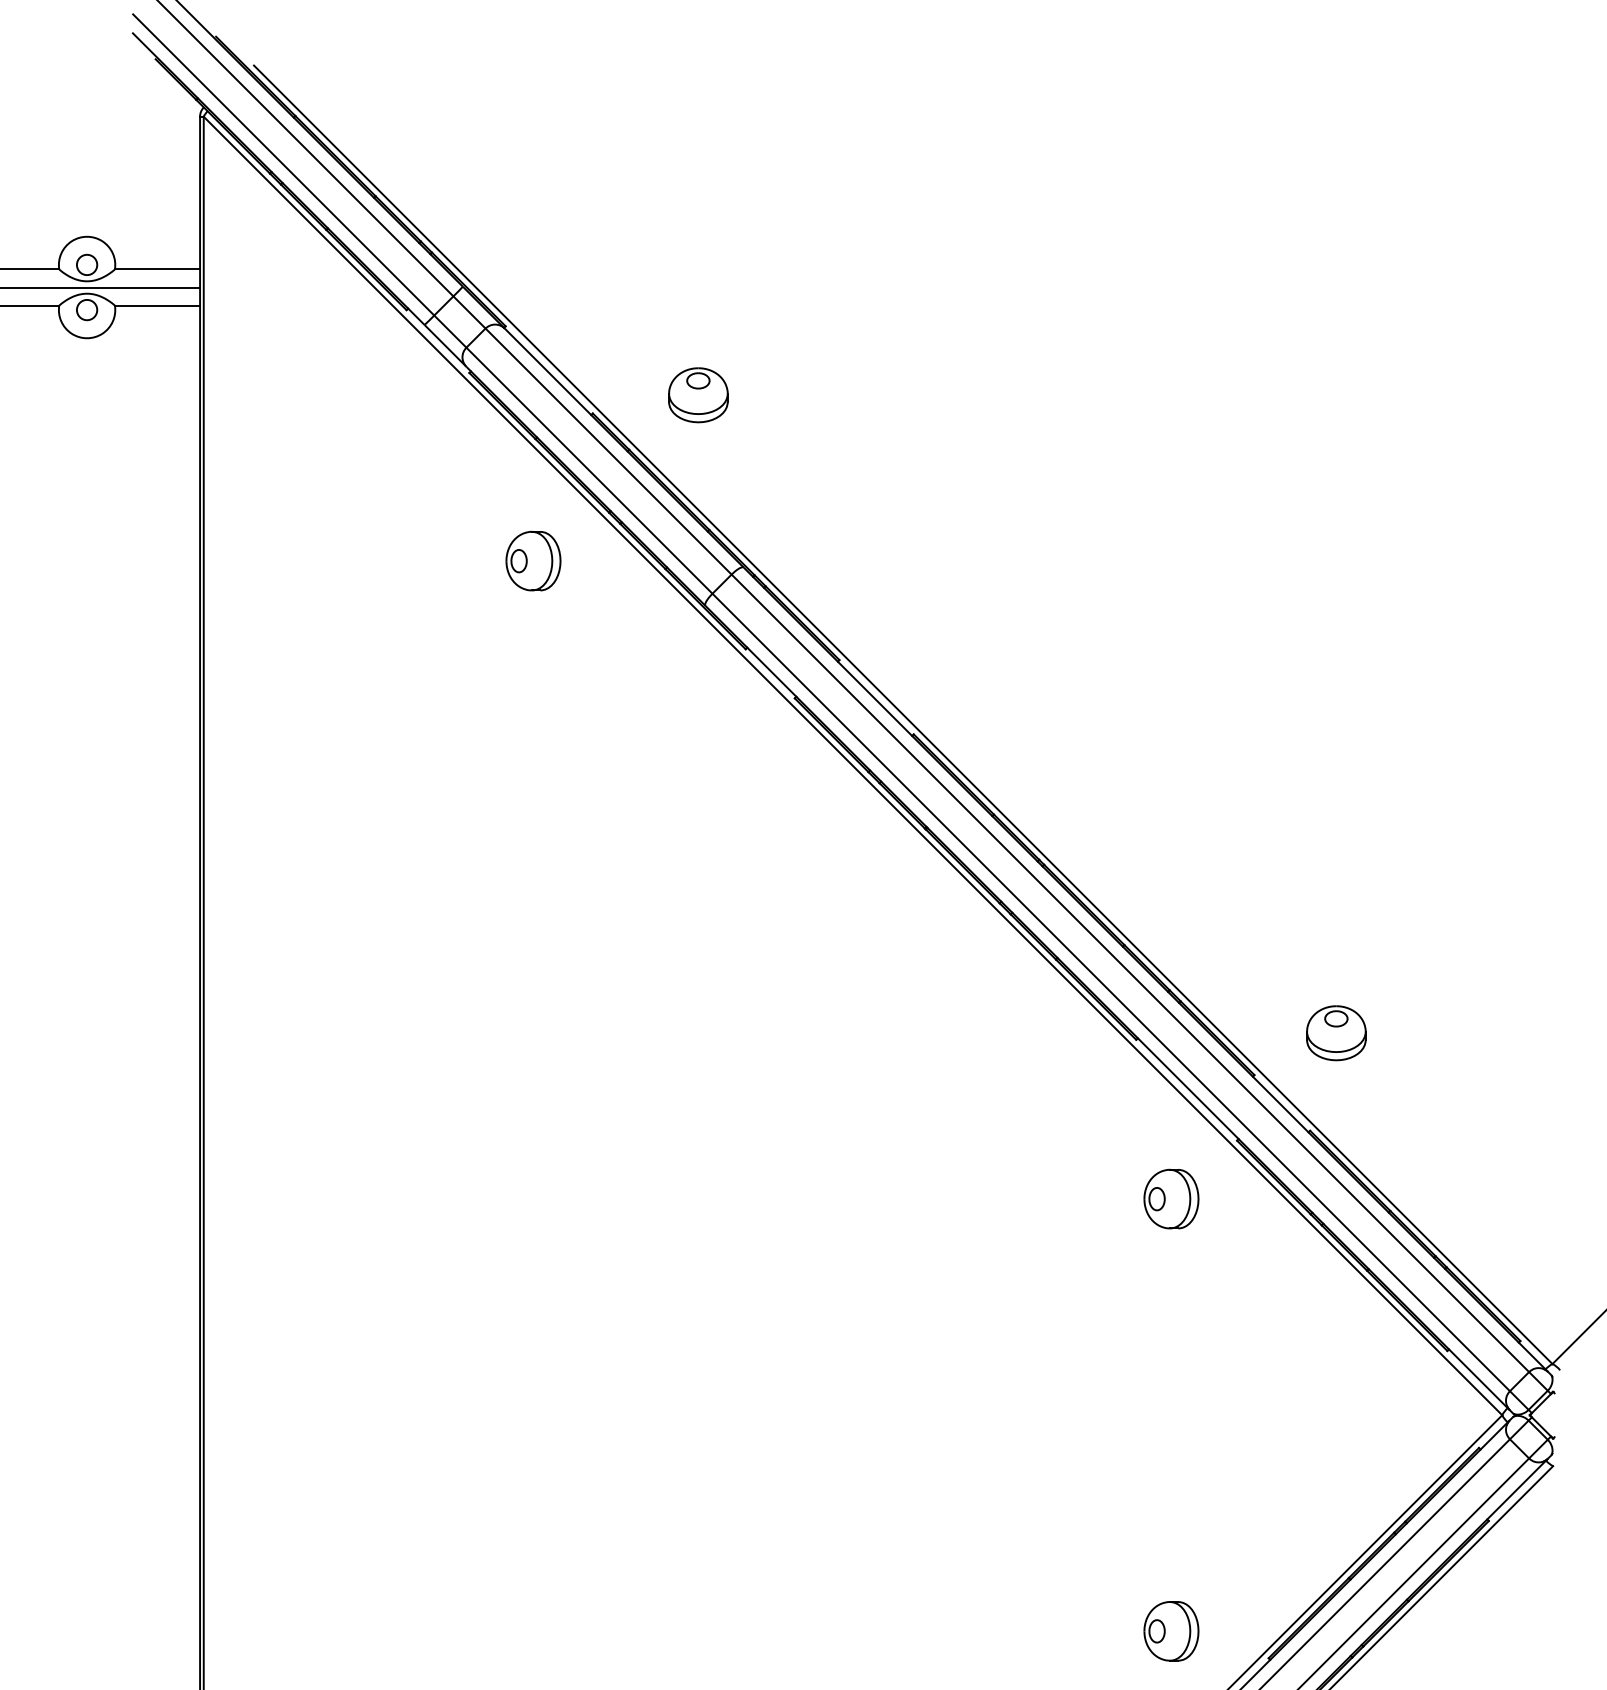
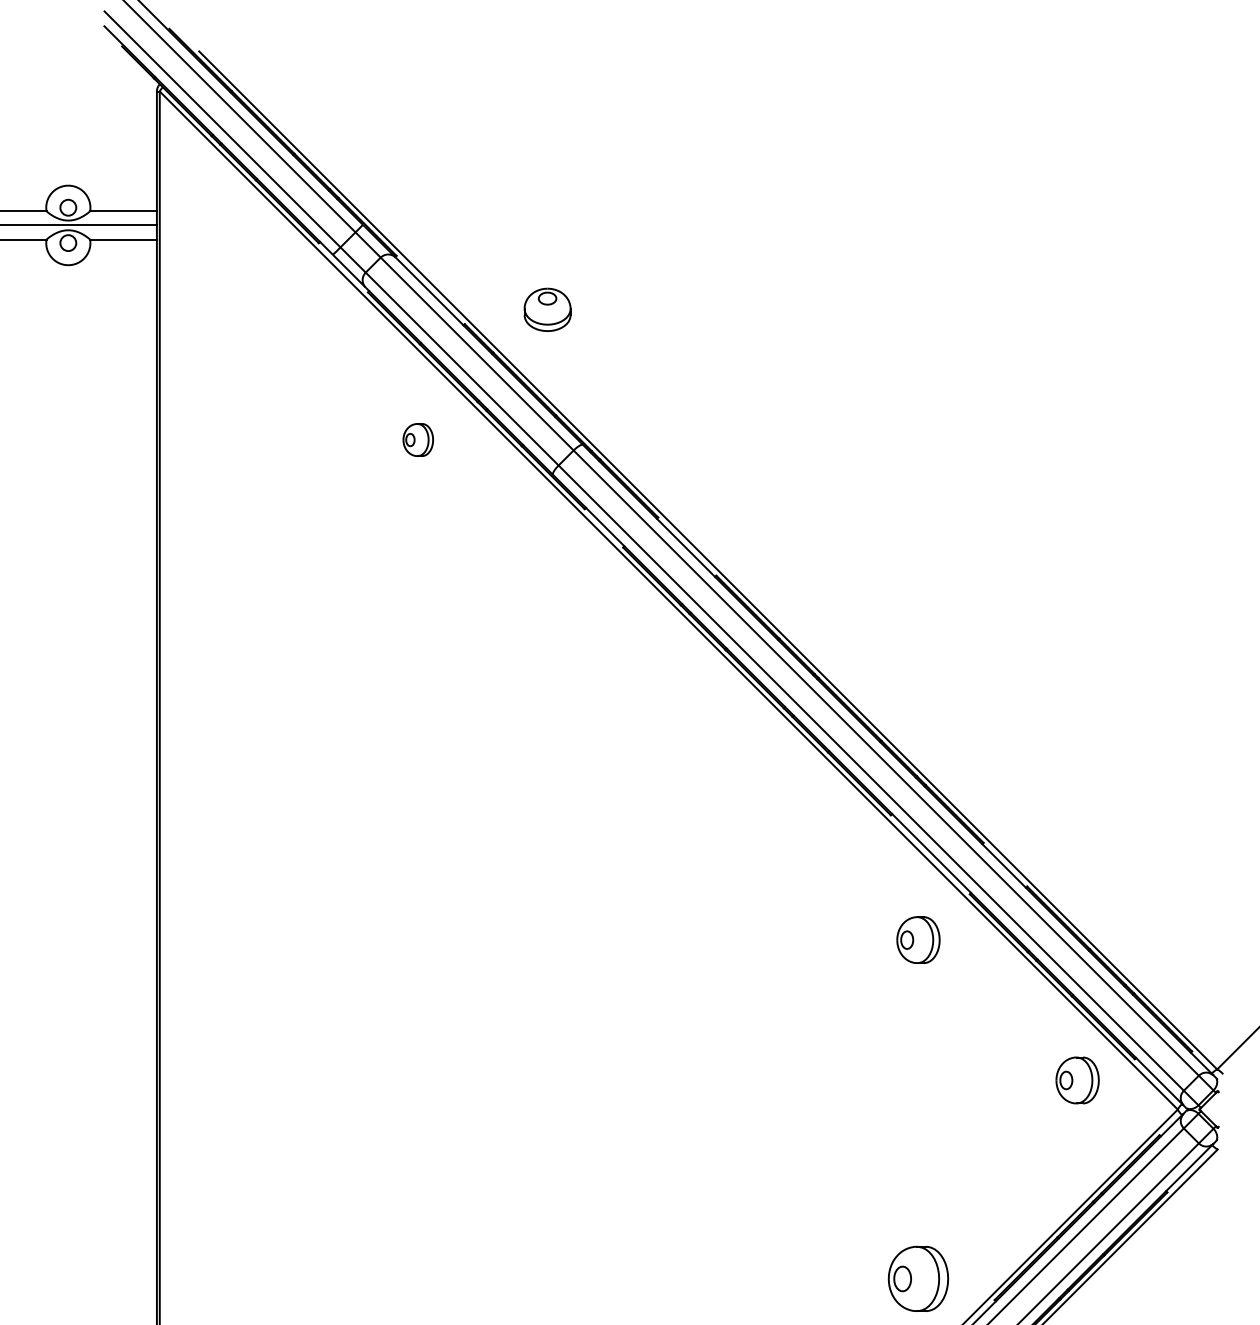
part: (533, 561) -> (418, 440), size x0.7
part: (1336, 1033) -> (1047, 810), removed
part: (1374, 1377) -> (1077, 1079), added
part: (1171, 1631) -> (918, 1279), size x1.4

